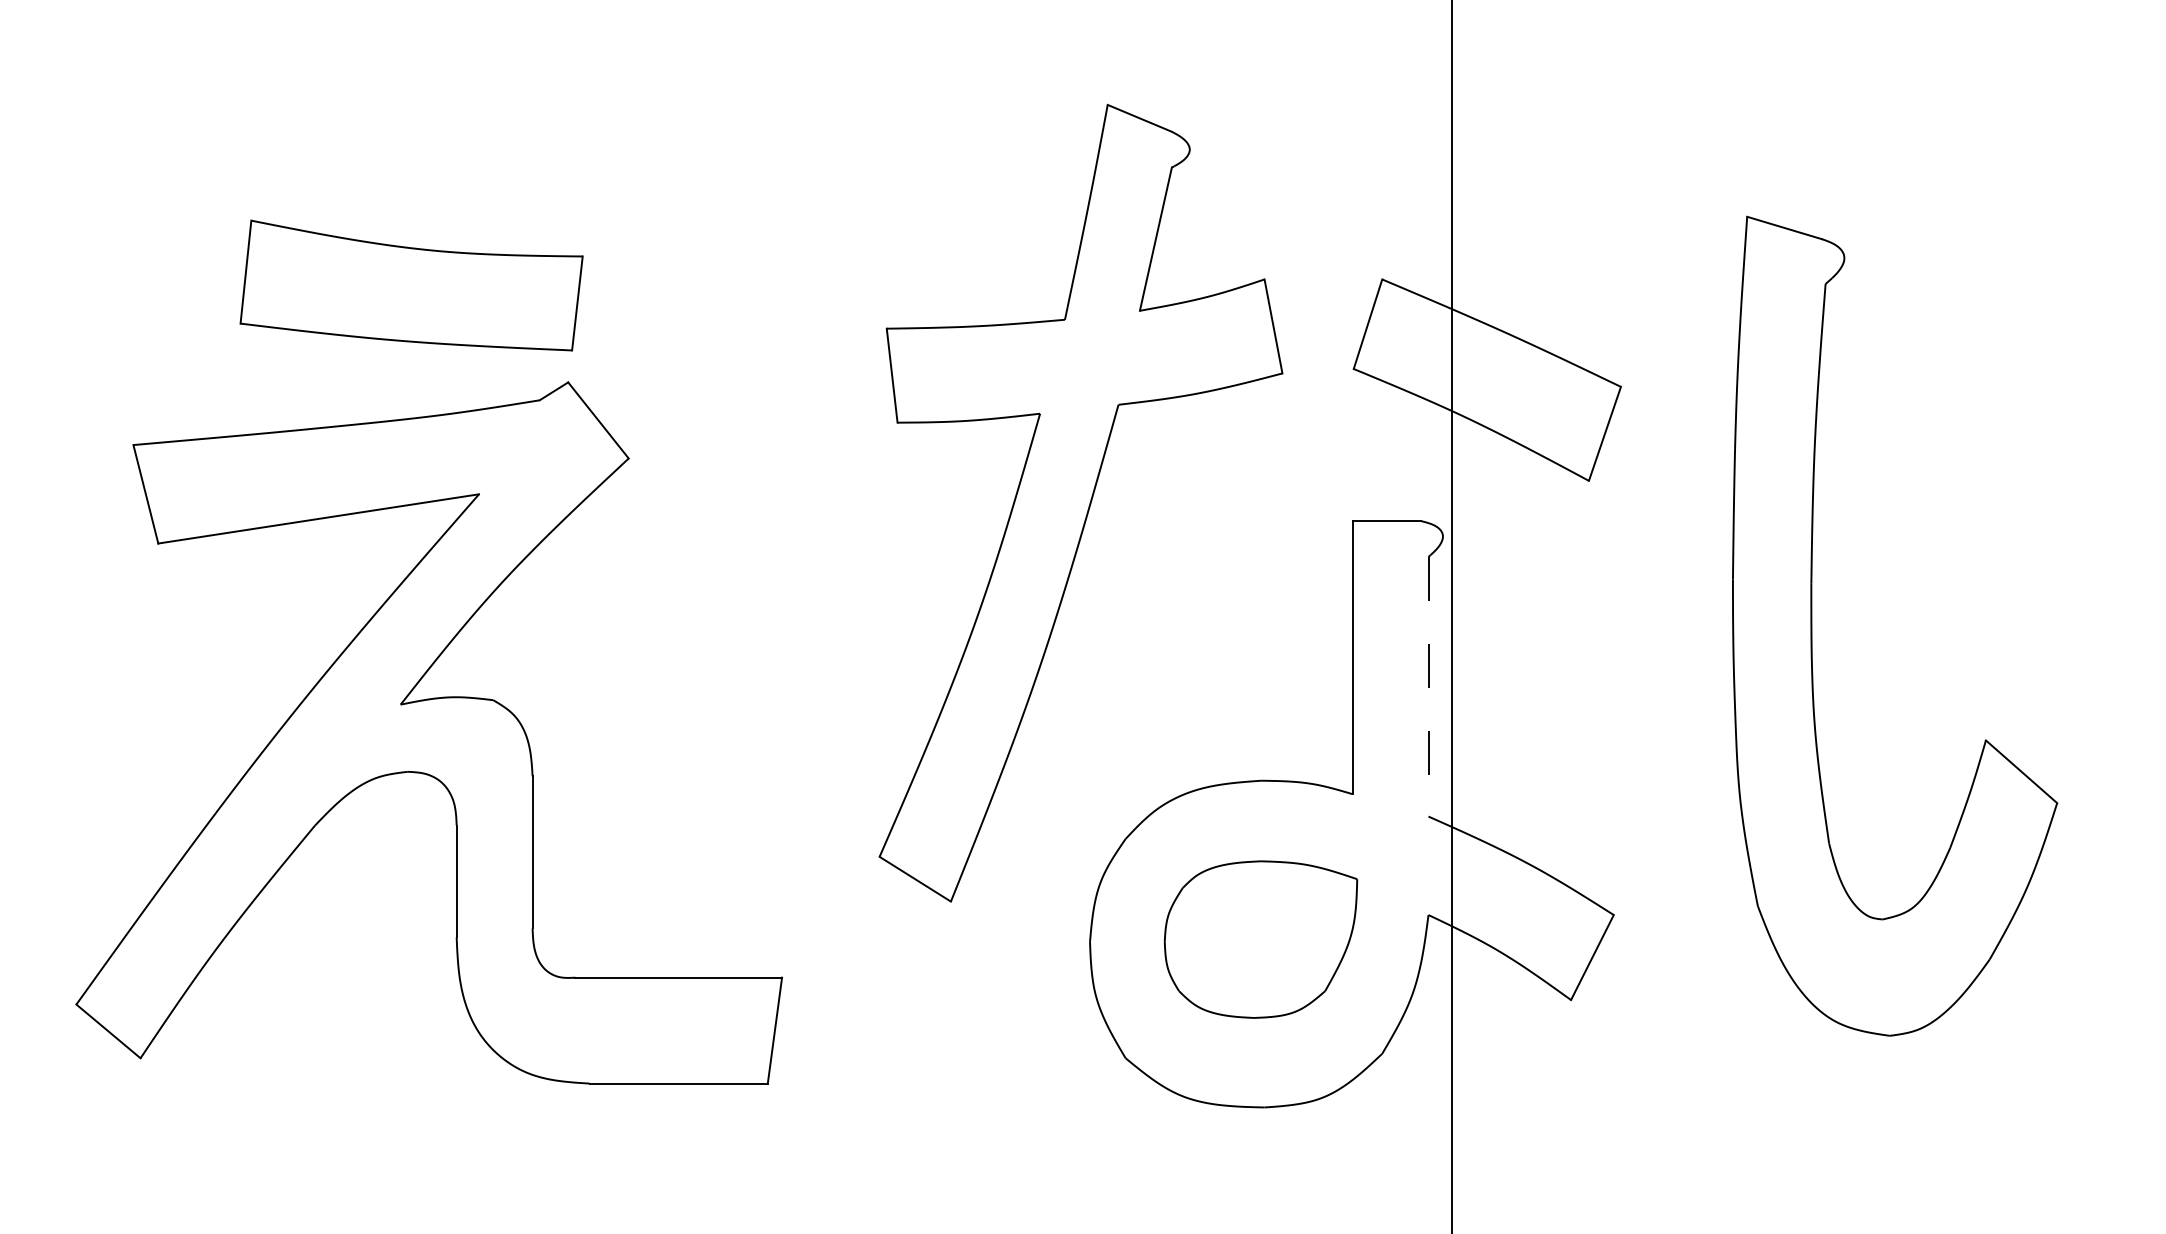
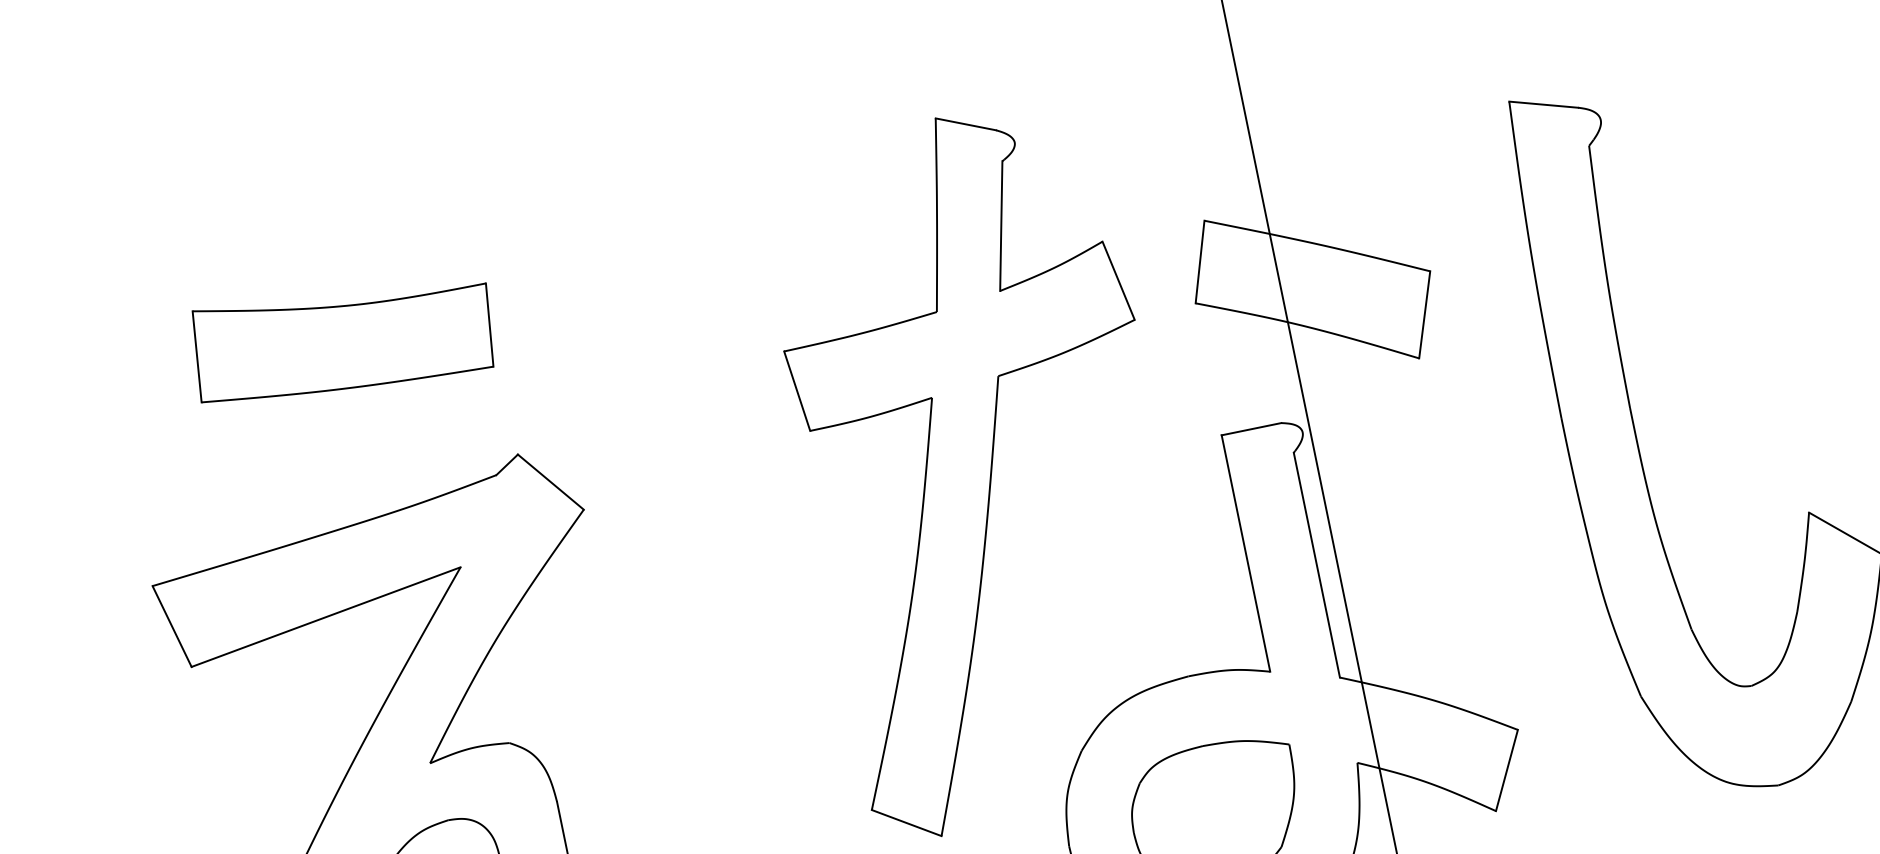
part: (411, 285) -> (342, 339), moved
line: (1428, 686) -> (1316, 564), dashed -> solid

